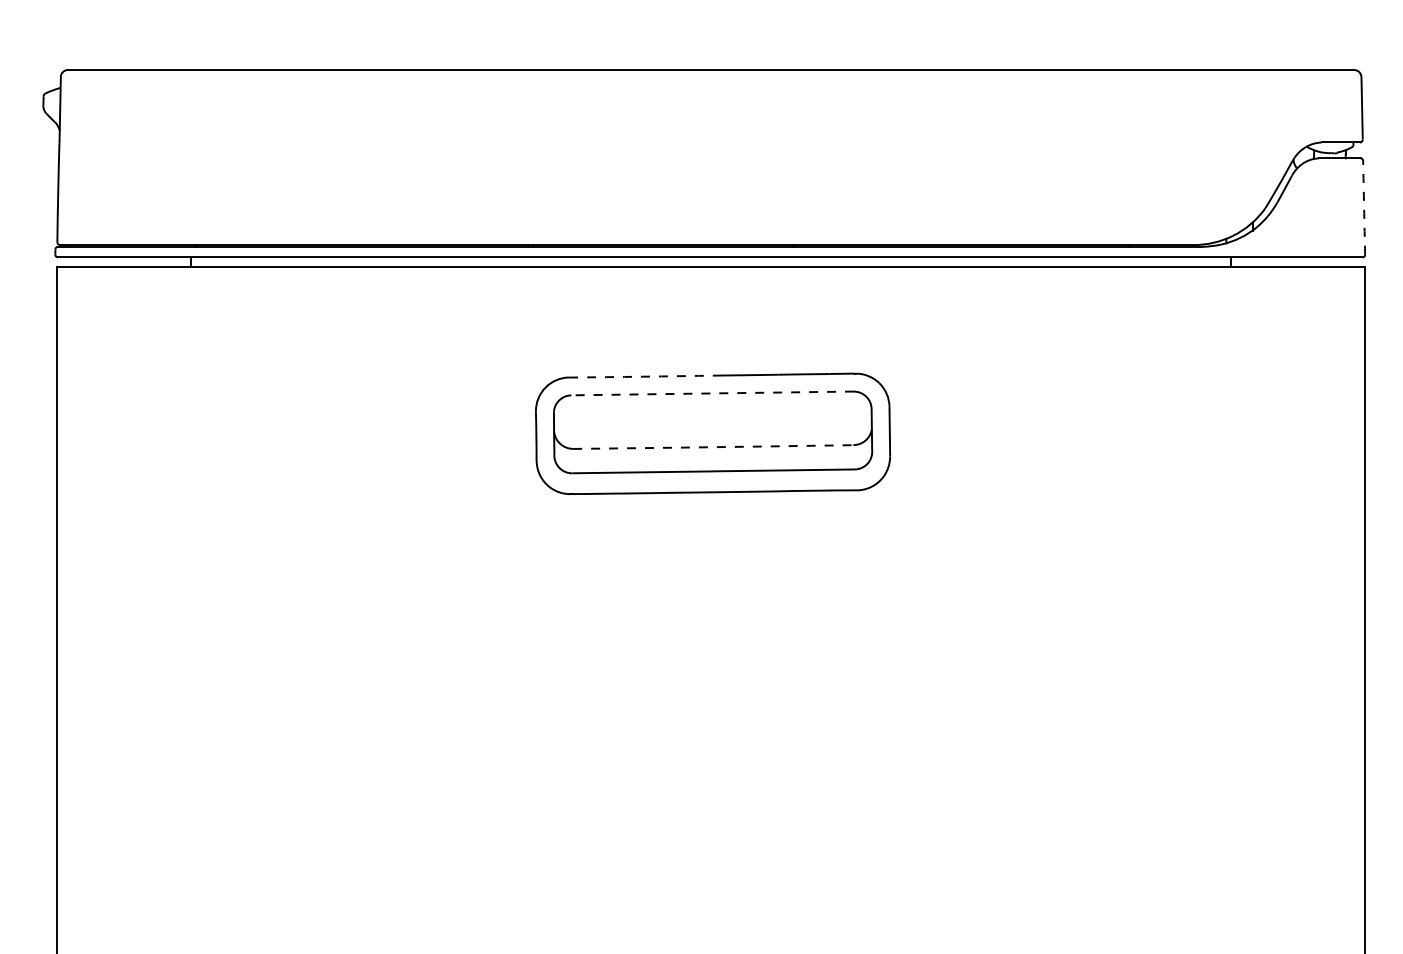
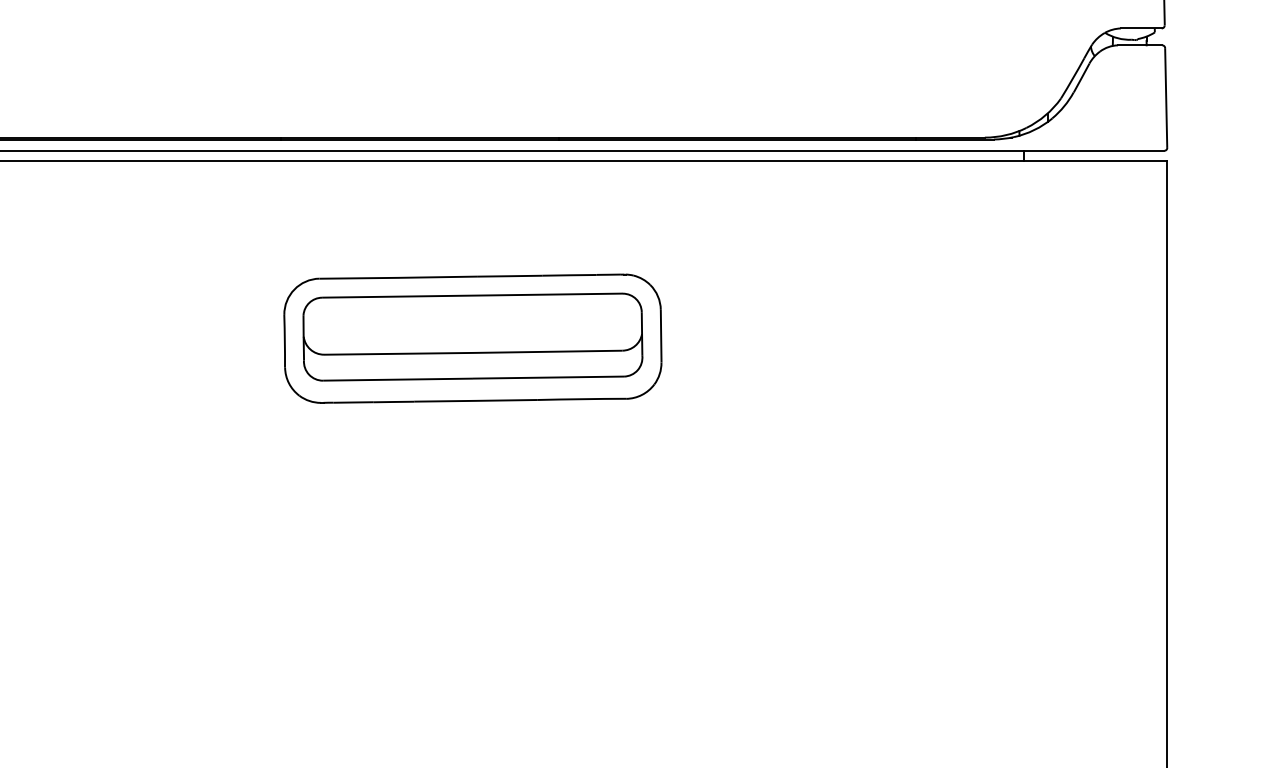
arc: (1364, 207) -> (1166, 97), dashed -> solid
arc: (643, 376) -> (398, 277), dashed -> solid
arc: (712, 393) -> (472, 295), dashed -> solid
arc: (713, 447) -> (473, 353), dashed -> solid

